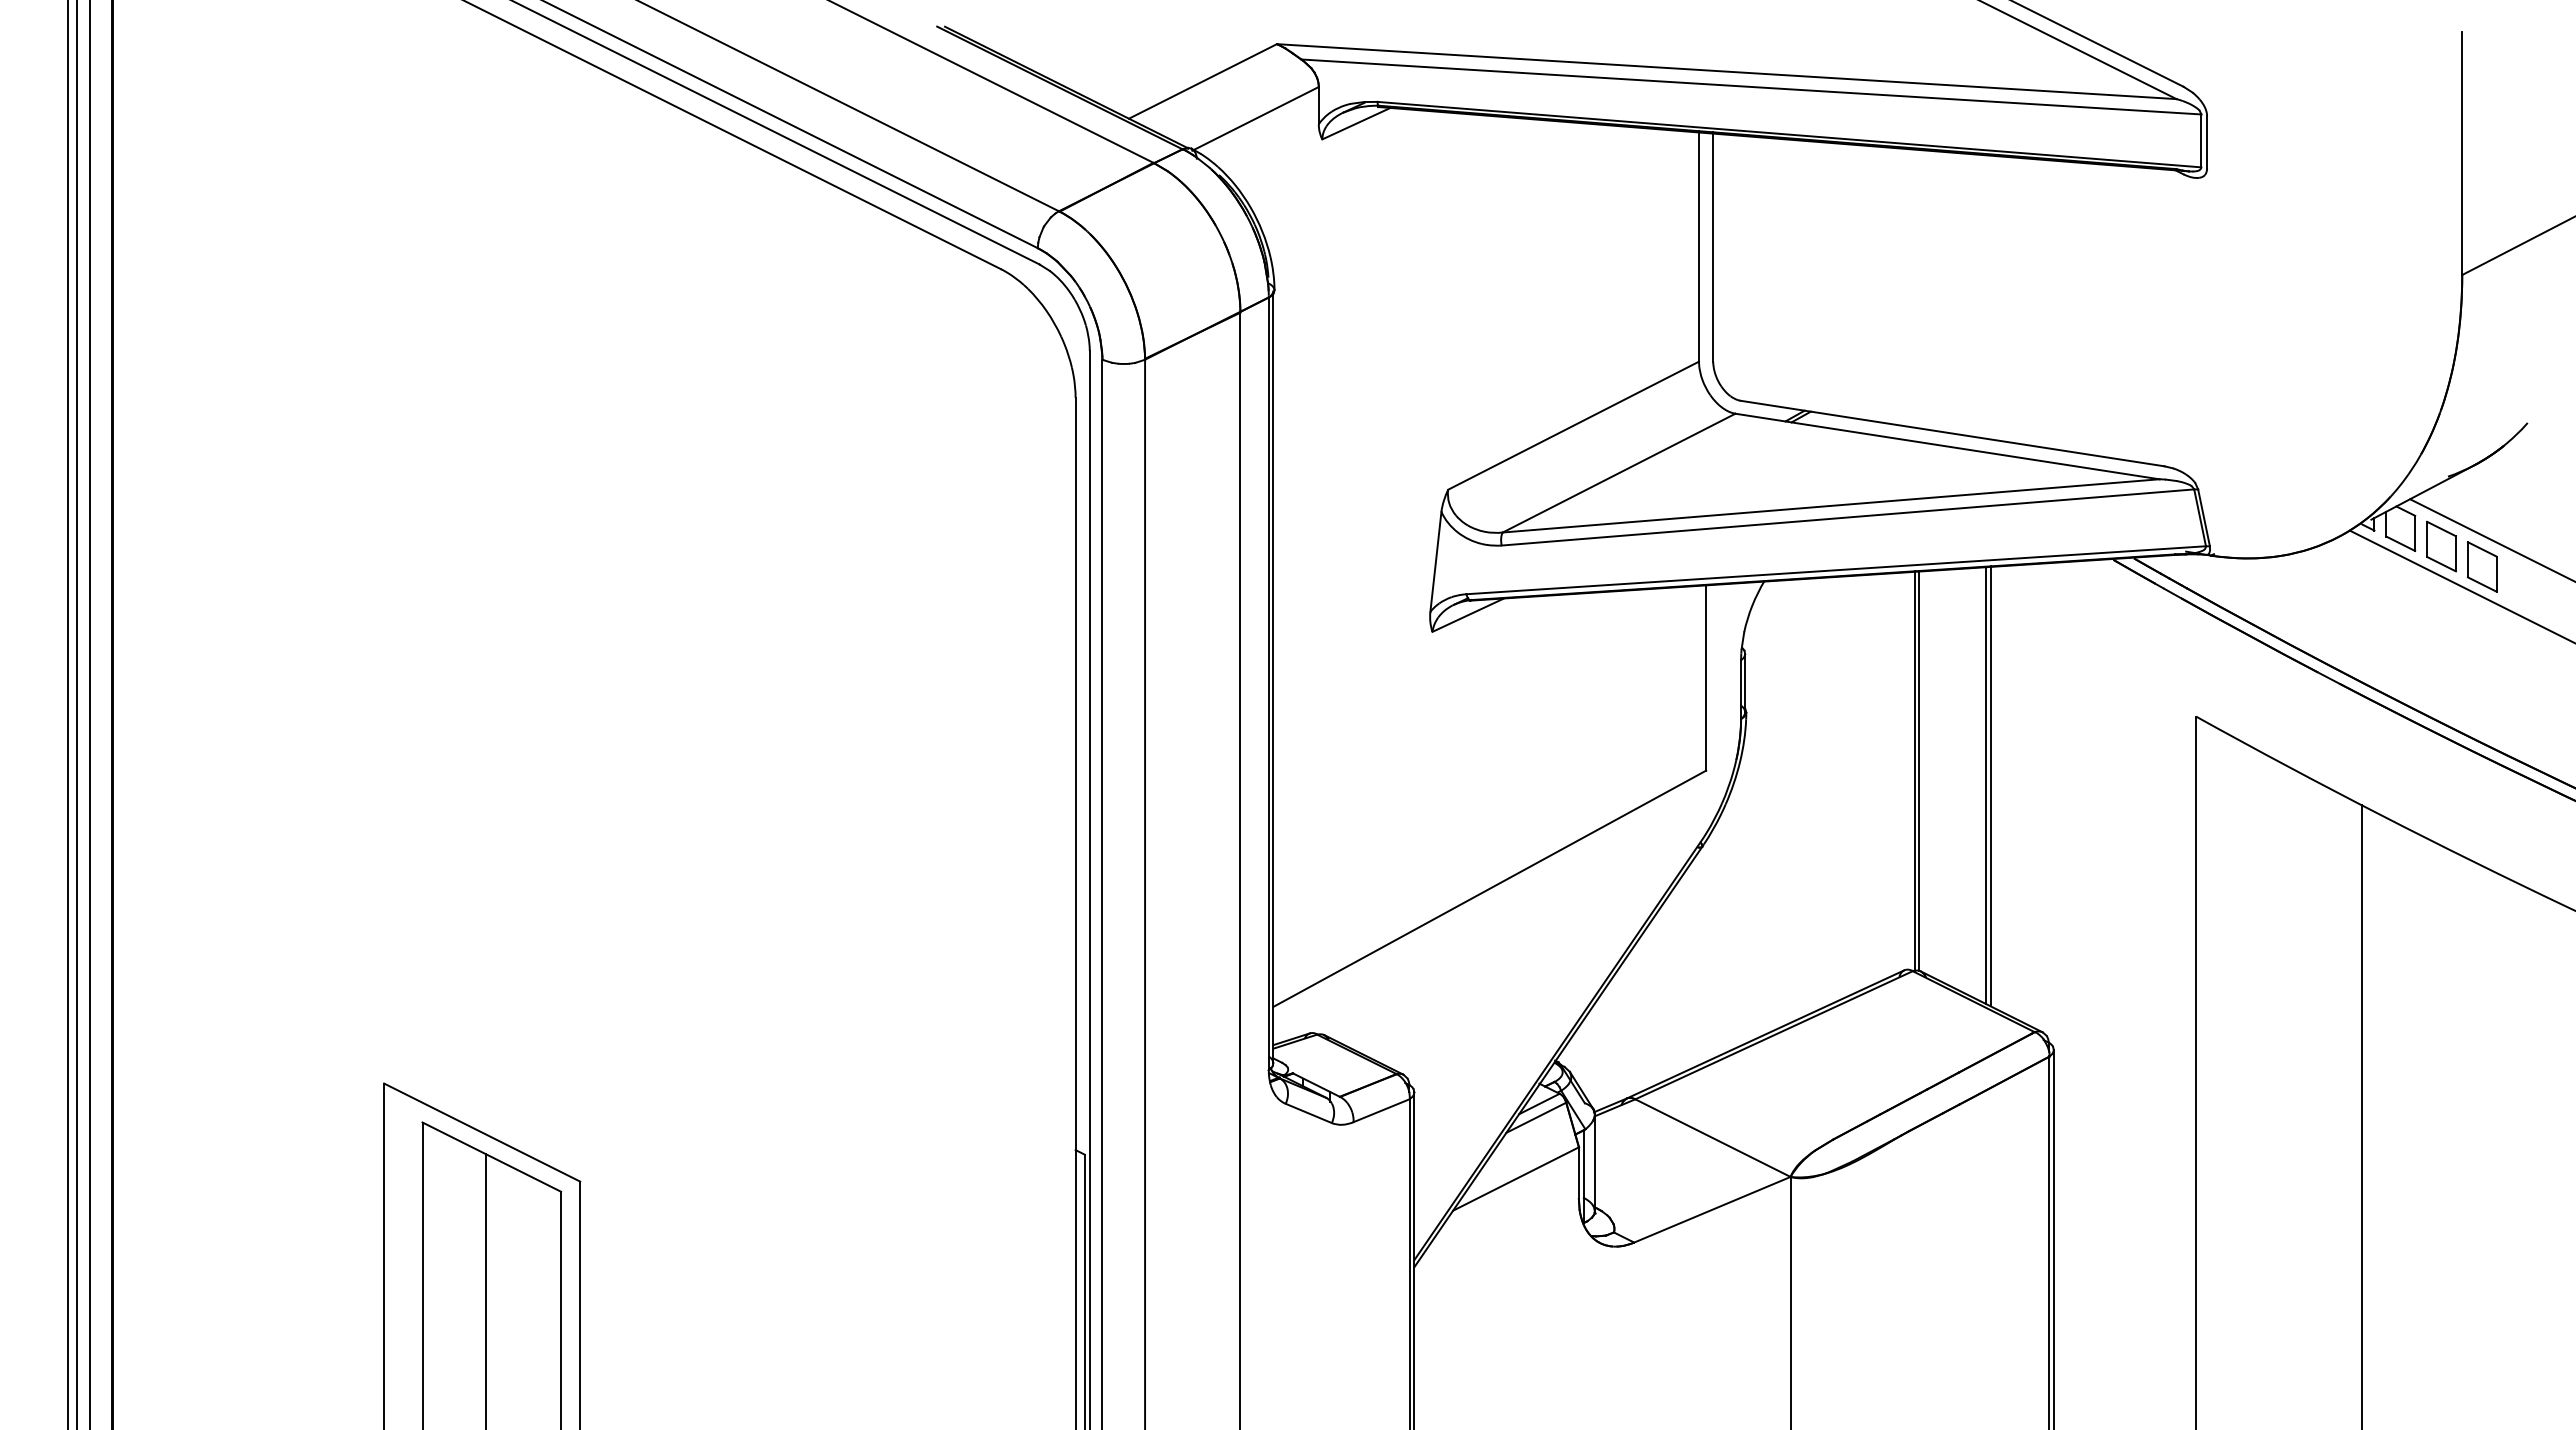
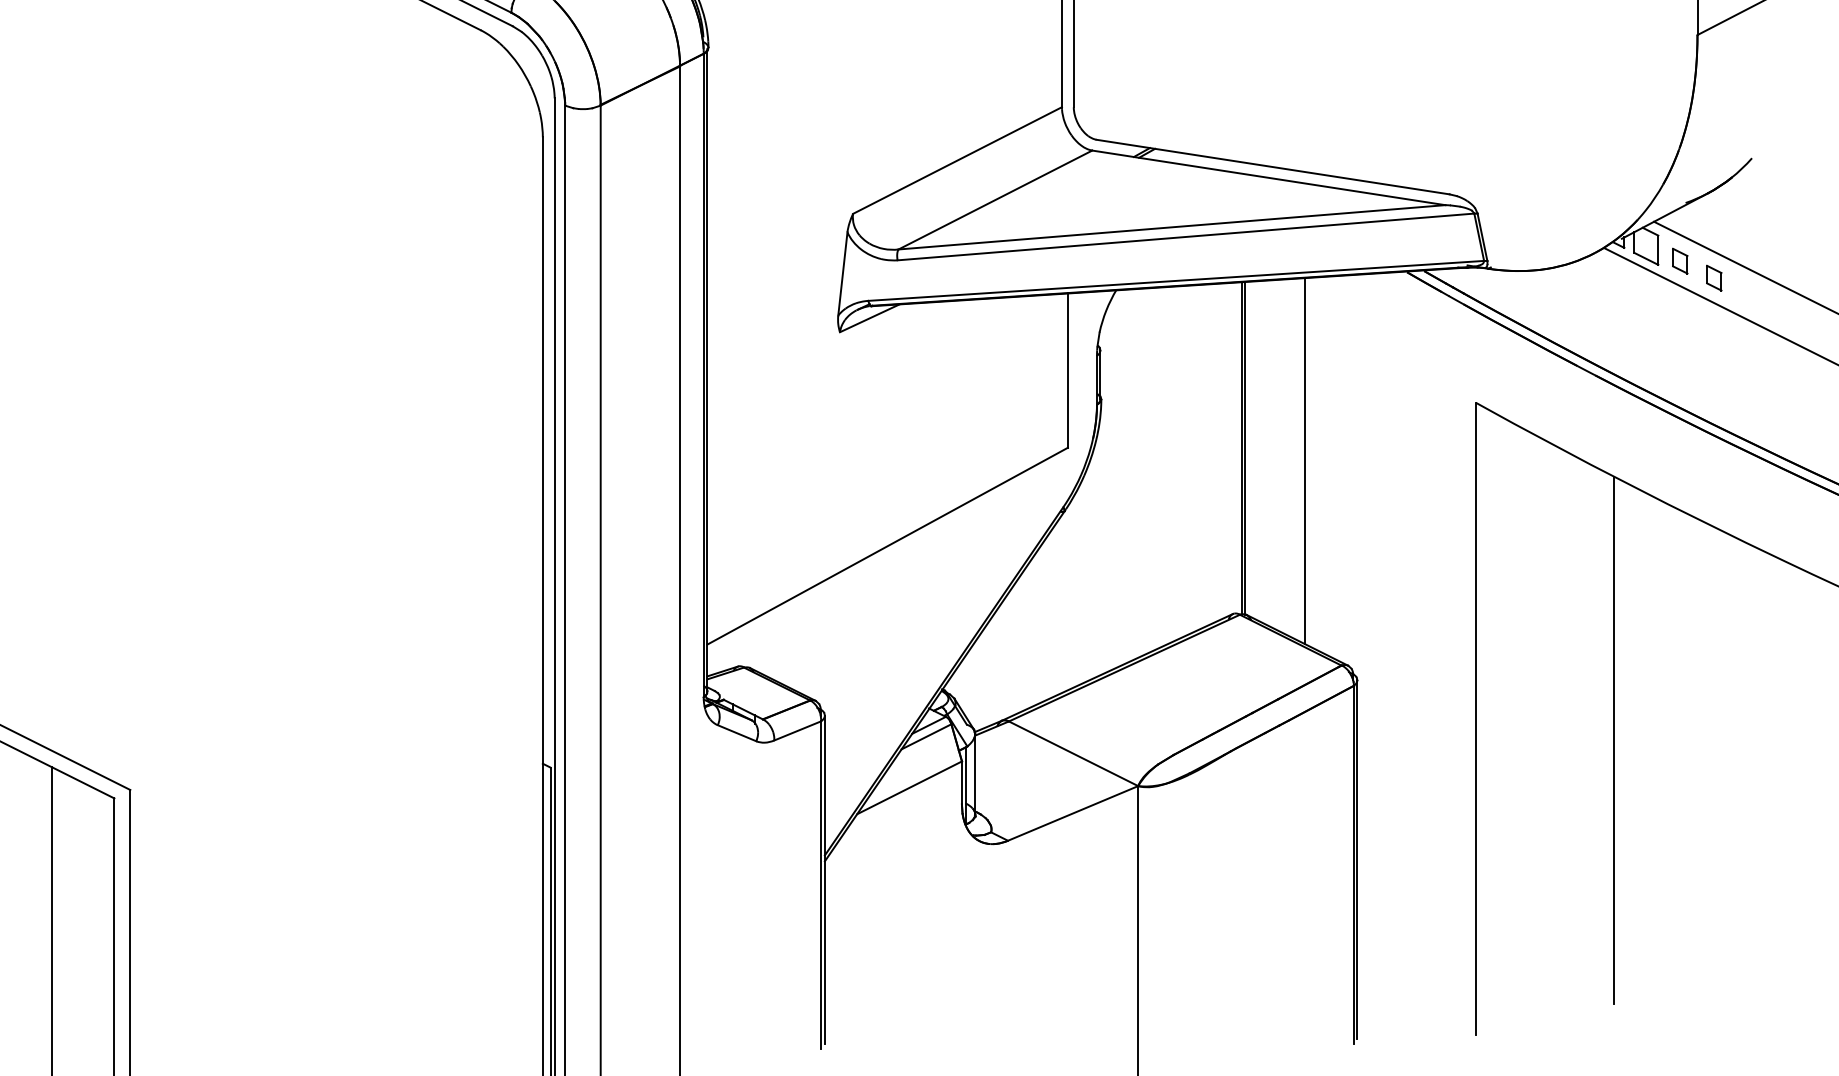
part: (2441, 546) -> (1680, 261), size x0.6
part: (2482, 566) -> (1714, 277), size x0.6
line: (1986, 785) -> (1301, 460), removed

